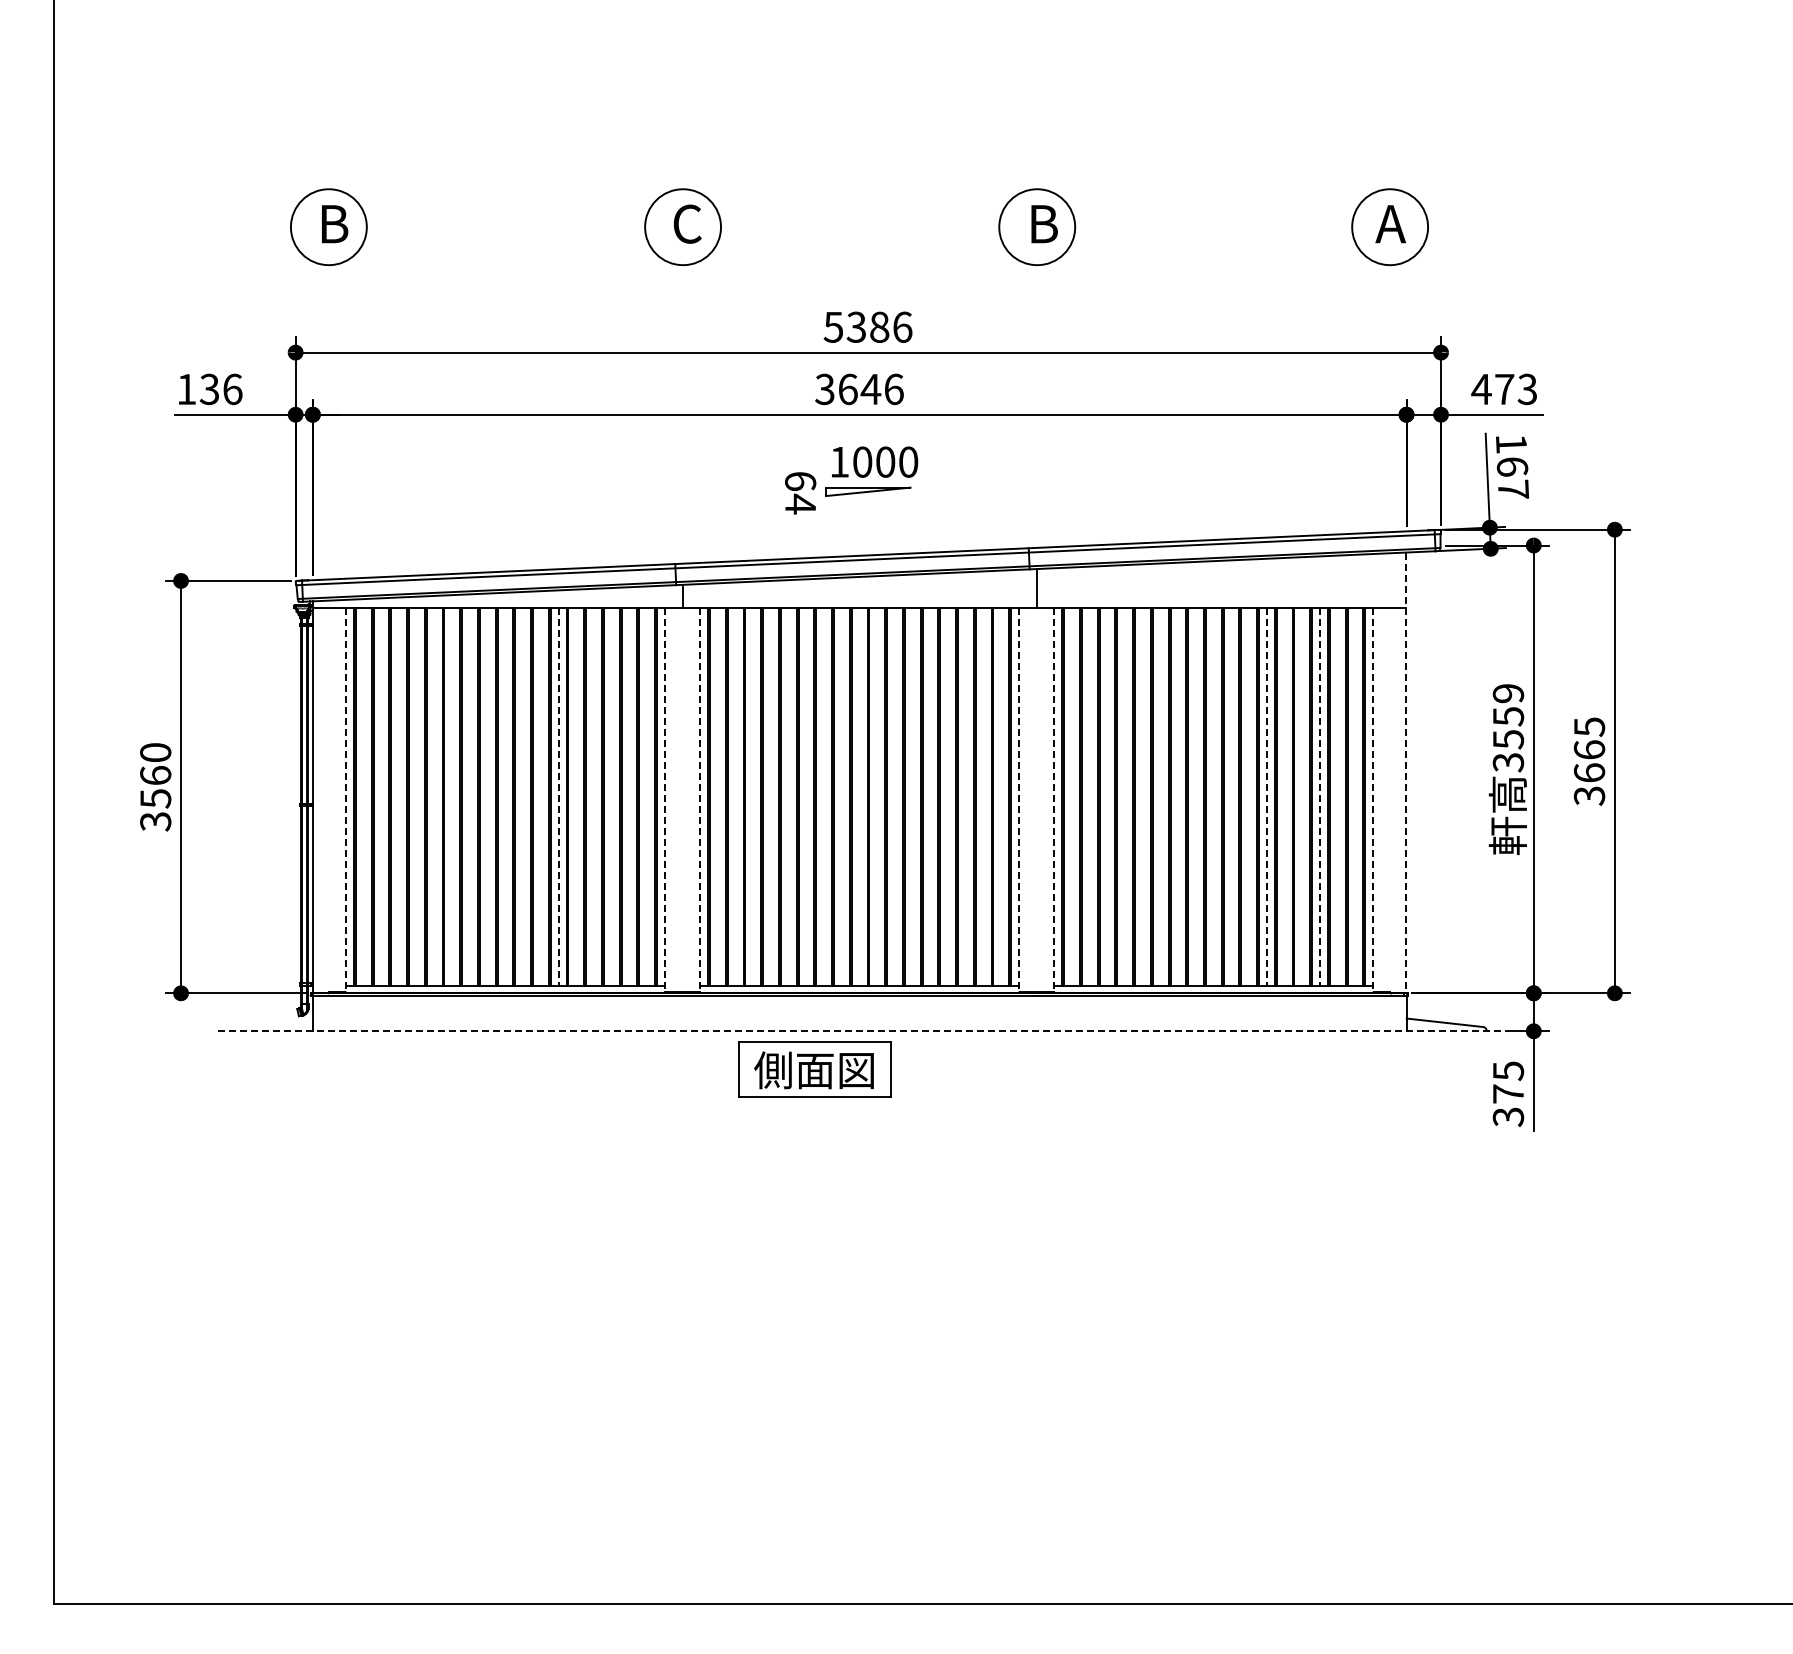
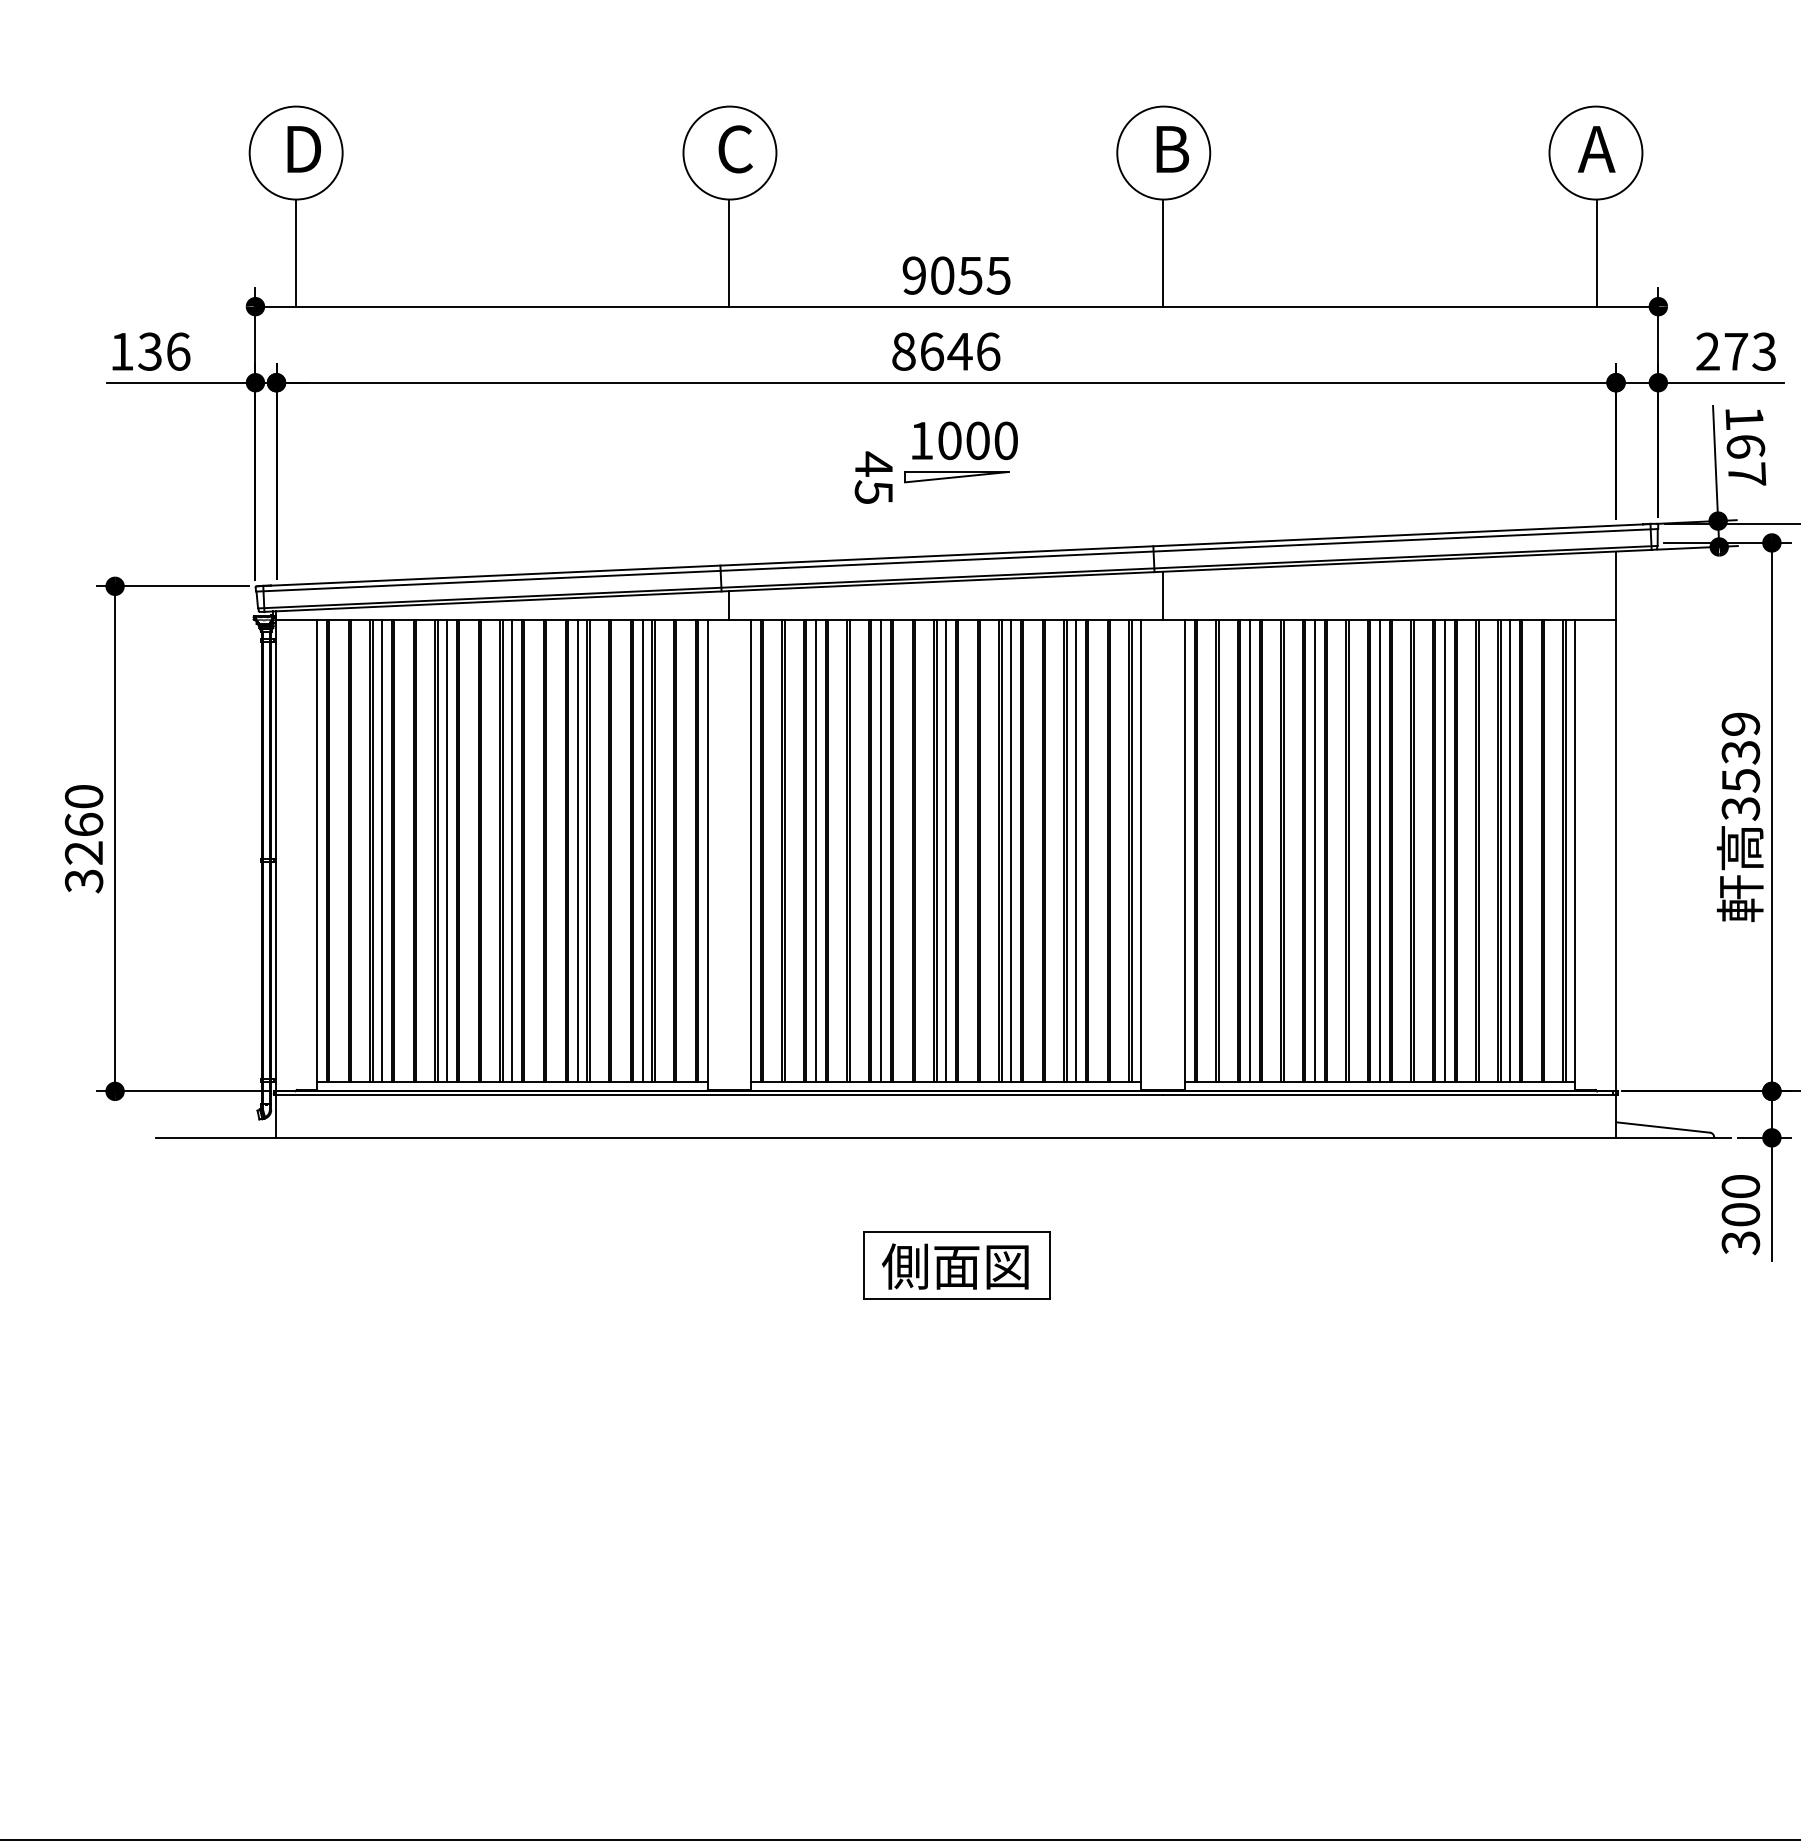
text: (337, 224) -> (306, 149), B -> D
line: (328, 308) -> (295, 252), added
line: (682, 308) -> (729, 252), added
line: (1036, 308) -> (1162, 252), added
line: (1390, 308) -> (1596, 252), added
text: (867, 326) -> (955, 274), 5386 -> 9055
text: (824, 388) -> (903, 350), 3646 -> 8646
text: (1481, 388) -> (1707, 350), 473 -> 273
text: (800, 492) -> (873, 477), 64 -> 45
text: (1507, 716) -> (1739, 752), 3559 -> 3539
line: (1406, 773) -> (1616, 822), dashed -> solid
line: (399, 796) -> (382, 850), added
line: (452, 796) -> (447, 850), added
line: (505, 796) -> (512, 850), added
line: (558, 796) -> (577, 850), dashed -> solid
line: (611, 796) -> (642, 850), added
line: (753, 796) -> (816, 850), added
line: (806, 796) -> (881, 850), added
line: (859, 796) -> (946, 850), added
line: (912, 796) -> (1010, 850), added
line: (965, 796) -> (1075, 850), added
line: (1107, 796) -> (1249, 850), added
line: (1160, 796) -> (1314, 850), added
line: (1213, 796) -> (1379, 850), added
line: (1266, 796) -> (1444, 850), dashed -> solid
line: (1320, 796) -> (1510, 850), dashed -> solid
text: (155, 798) -> (83, 852), 3560 -> 3260
line: (346, 799) -> (317, 854), dashed -> solid
line: (664, 799) -> (707, 854), dashed -> solid
line: (700, 799) -> (751, 854), dashed -> solid
line: (1019, 799) -> (1142, 854), dashed -> solid
line: (1054, 799) -> (1184, 854), dashed -> solid
line: (1373, 799) -> (1575, 854), dashed -> solid
line: (857, 1031) -> (943, 1138), dashed -> solid
part: (814, 1069) -> (955, 1265), moved
text: (1508, 1082) -> (1740, 1200), 375 -> 300

